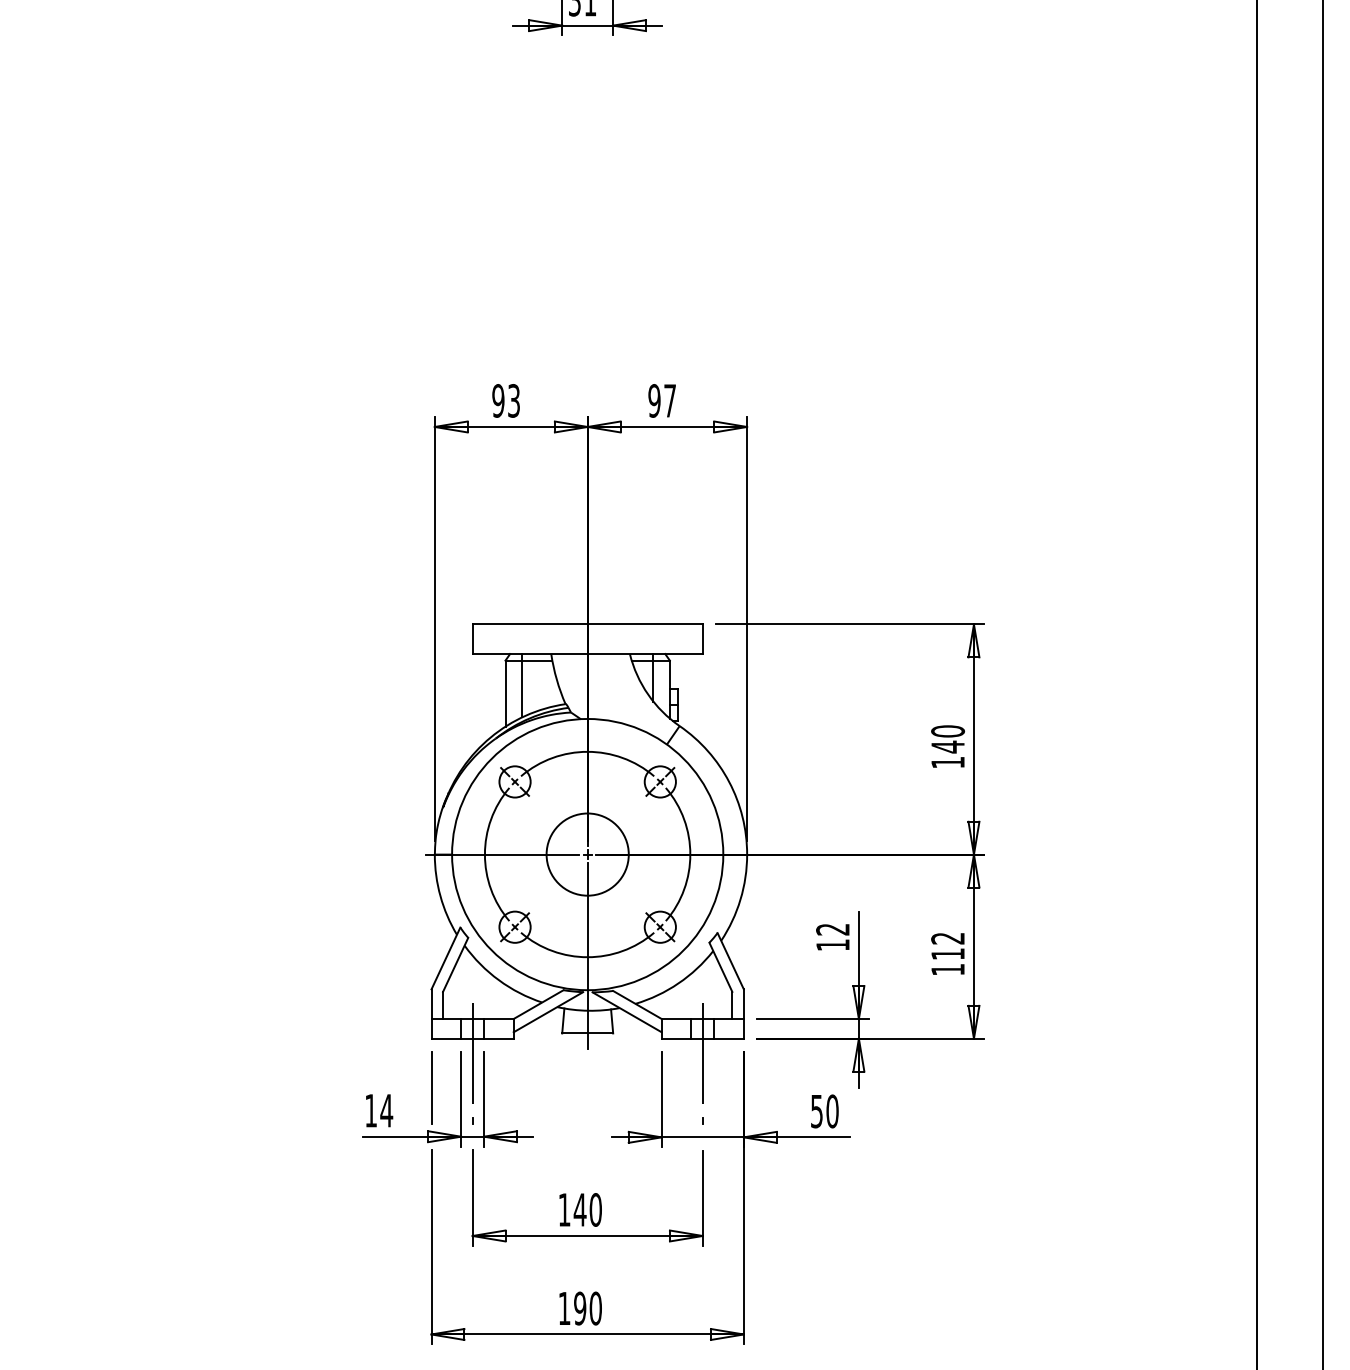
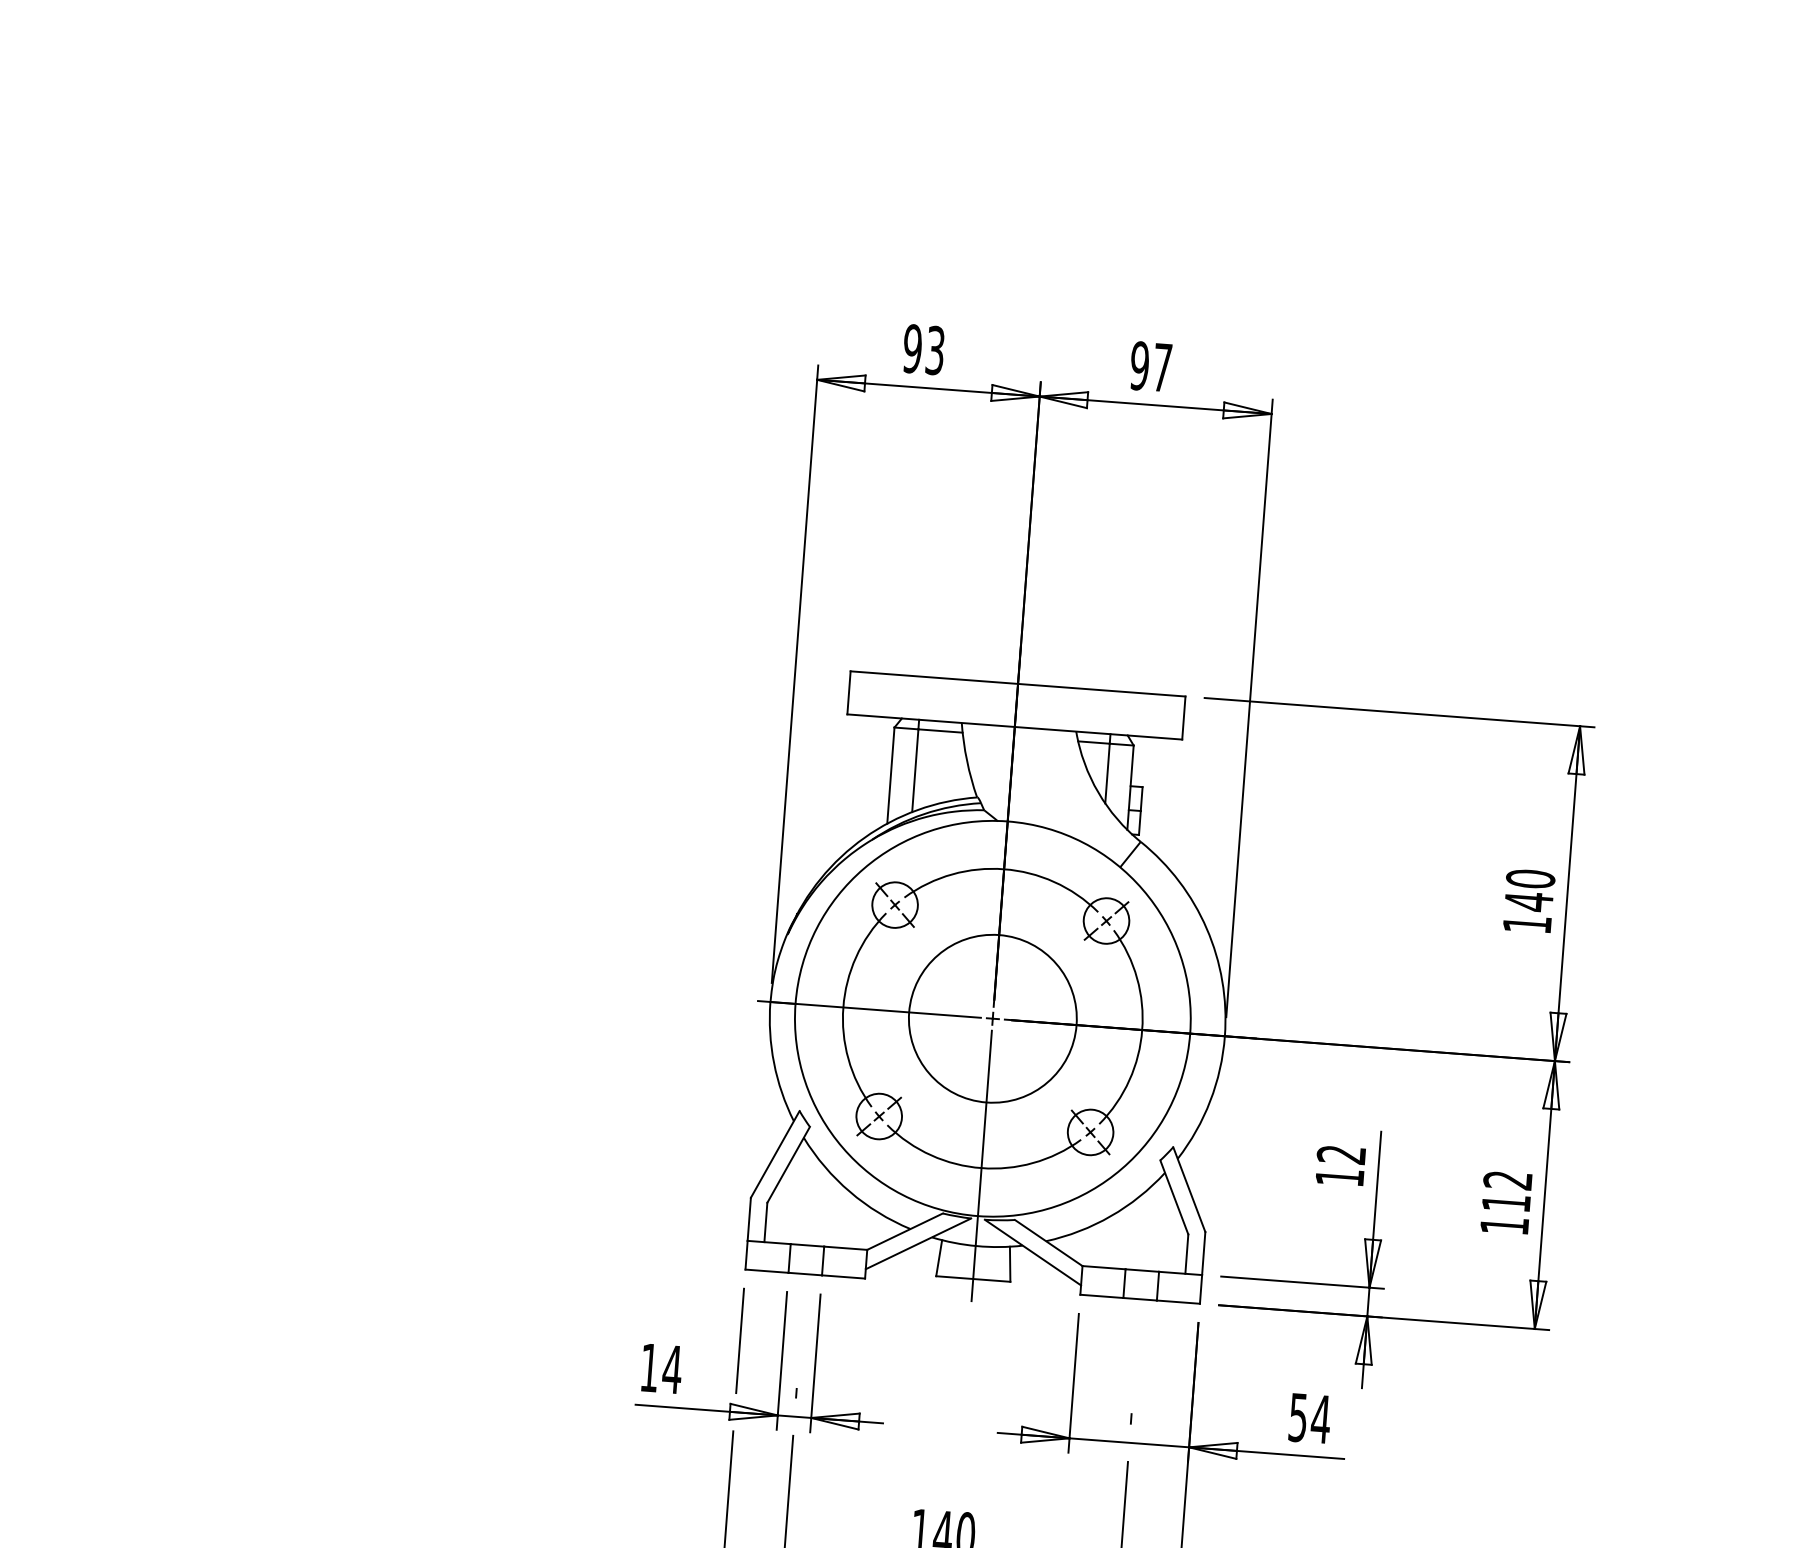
circle: (587, 854) -> (992, 1018), size x1.4
line: (472, 1053) -> (803, 1295), removed
line: (702, 1053) -> (1138, 1320), removed
text: (832, 1111) -> (1320, 1419), 50 -> 54

